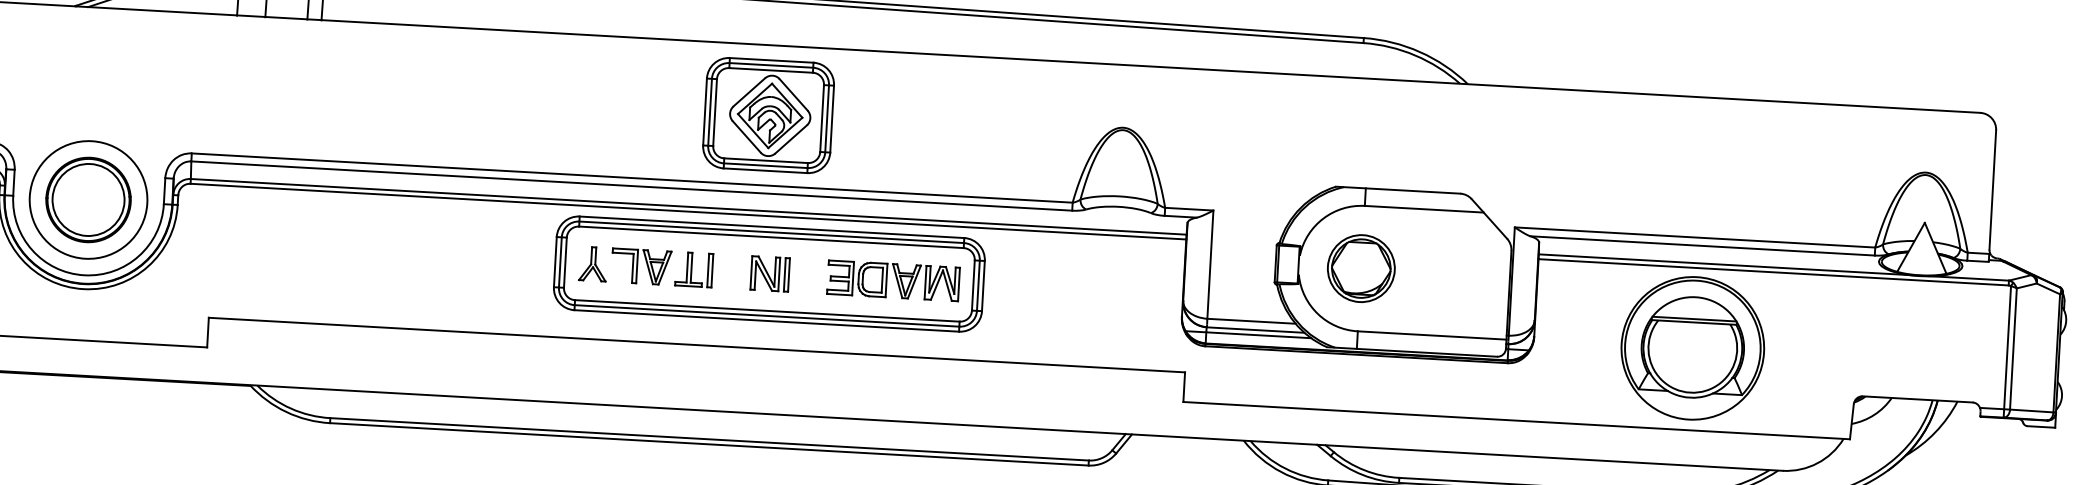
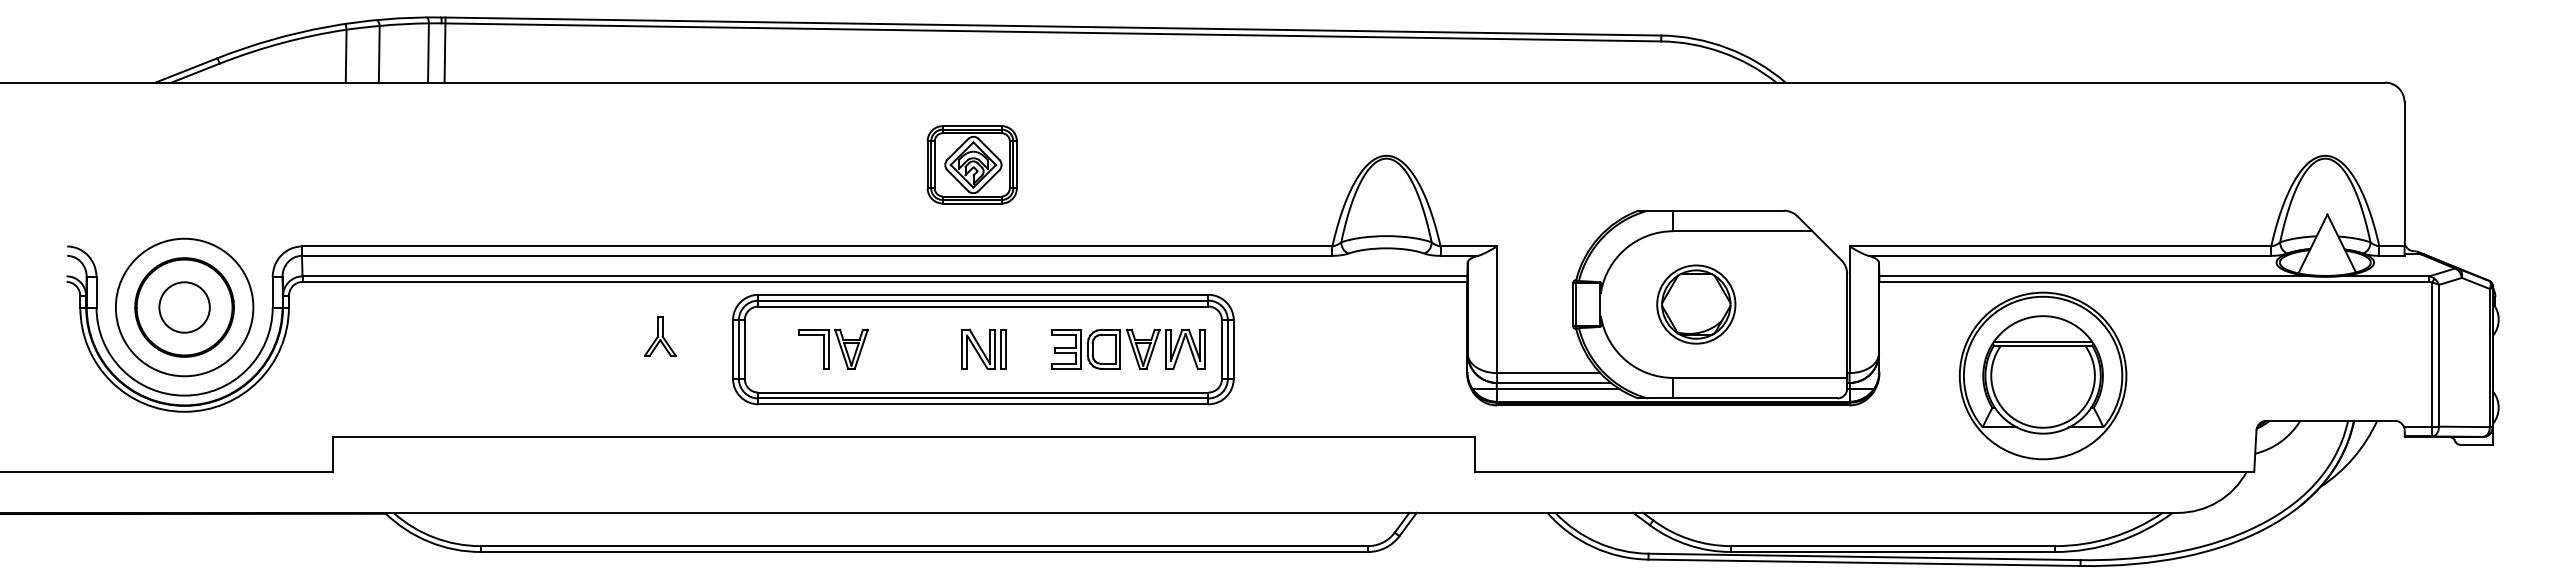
part: (768, 115) -> (972, 164), size x0.6
circle: (88, 199) -> (184, 307), size x0.6
part: (592, 264) -> (659, 336), moved
part: (1361, 268) -> (1696, 304), moved
part: (694, 269) -> (895, 349), removed
part: (1692, 347) -> (2042, 375), moved

